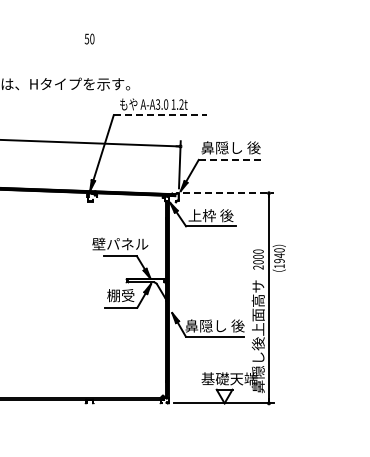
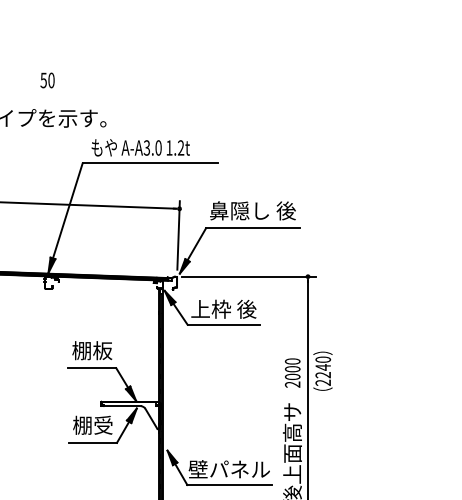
text: (89, 38) -> (47, 79), moved
line: (160, 115) -> (150, 163), dashed -> solid
line: (231, 159) -> (253, 227), dashed -> solid
line: (228, 193) -> (249, 277), dashed -> solid
text: (120, 243) -> (92, 349), 壁パネル -> 棚板
text: (279, 263) -> (323, 378), 1940 -> 2240
text: (214, 325) -> (228, 468), 鼻隠し 後 -> 壁パネル

